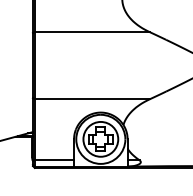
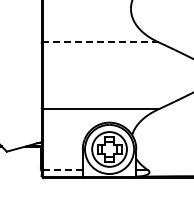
line: (92, 32) -> (101, 42), solid -> dashed
line: (54, 160) -> (63, 170), solid -> dashed

